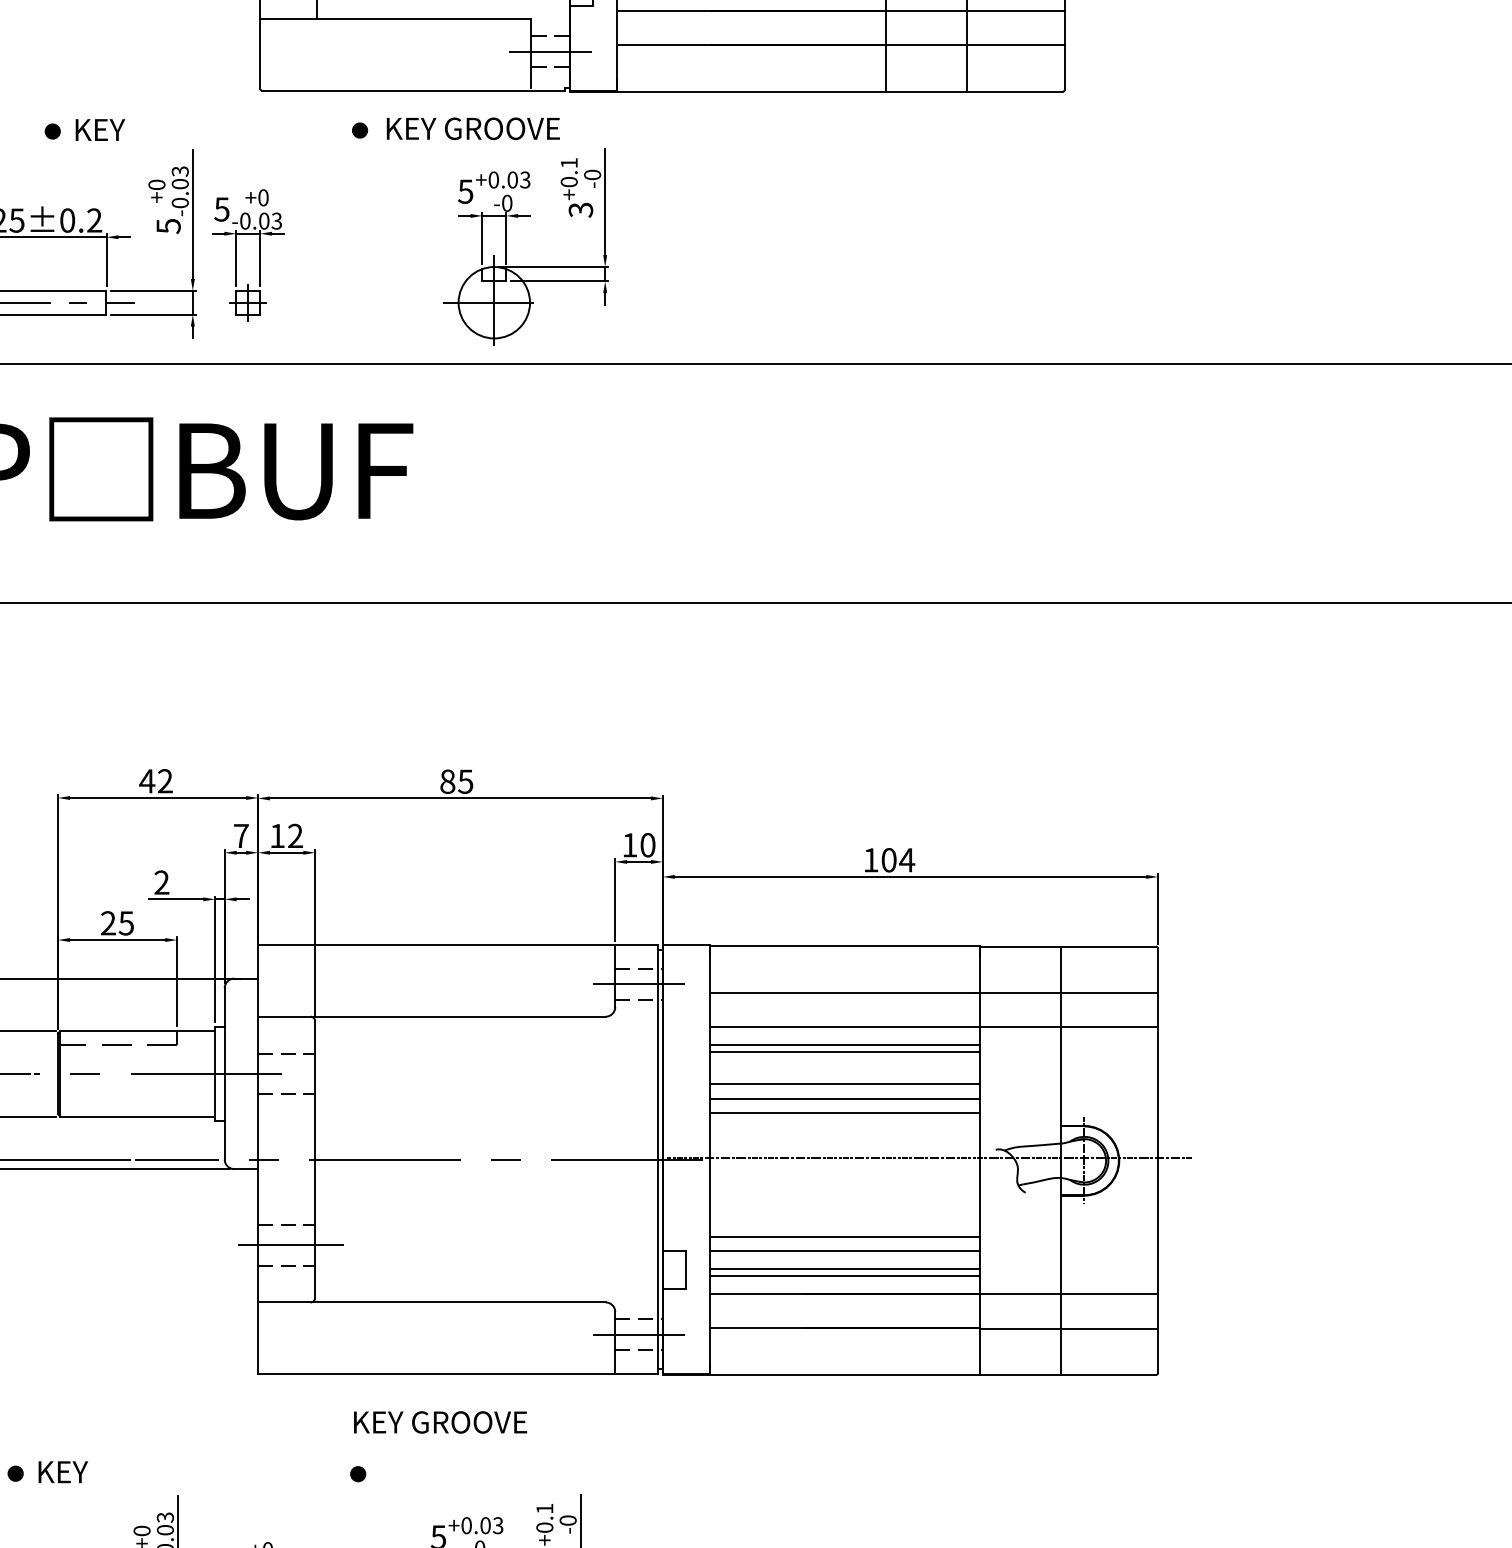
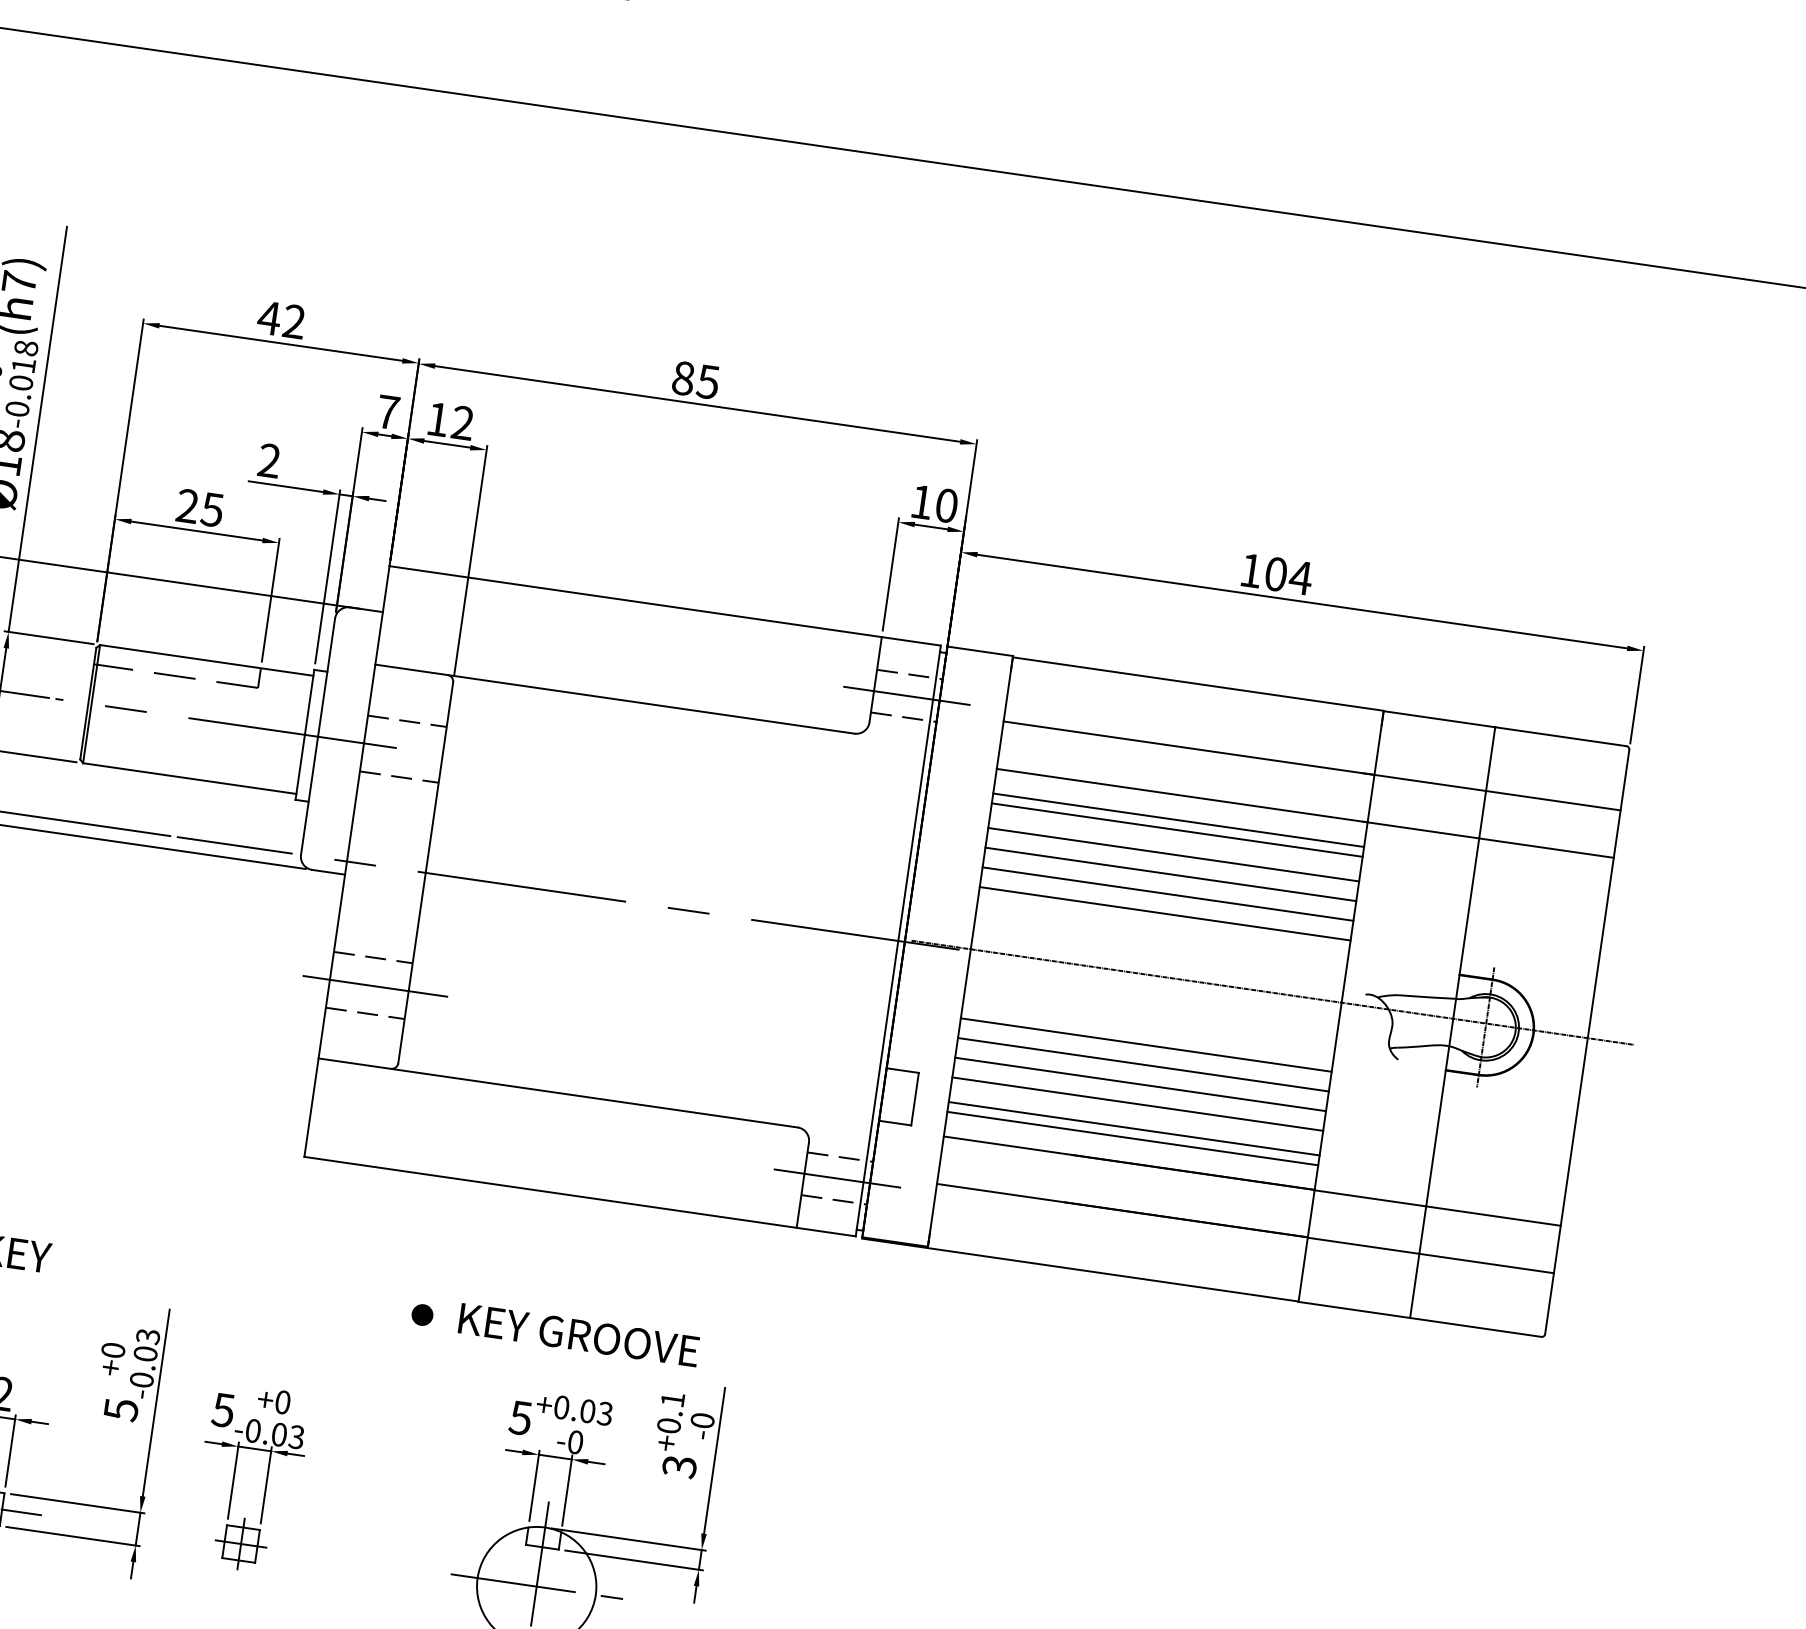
line: (844, 1070) -> (1172, 855), added
line: (844, 1208) -> (1145, 1045), added
line: (844, 1222) -> (1142, 1064), added
text: (440, 1422) -> (578, 1335), moved

